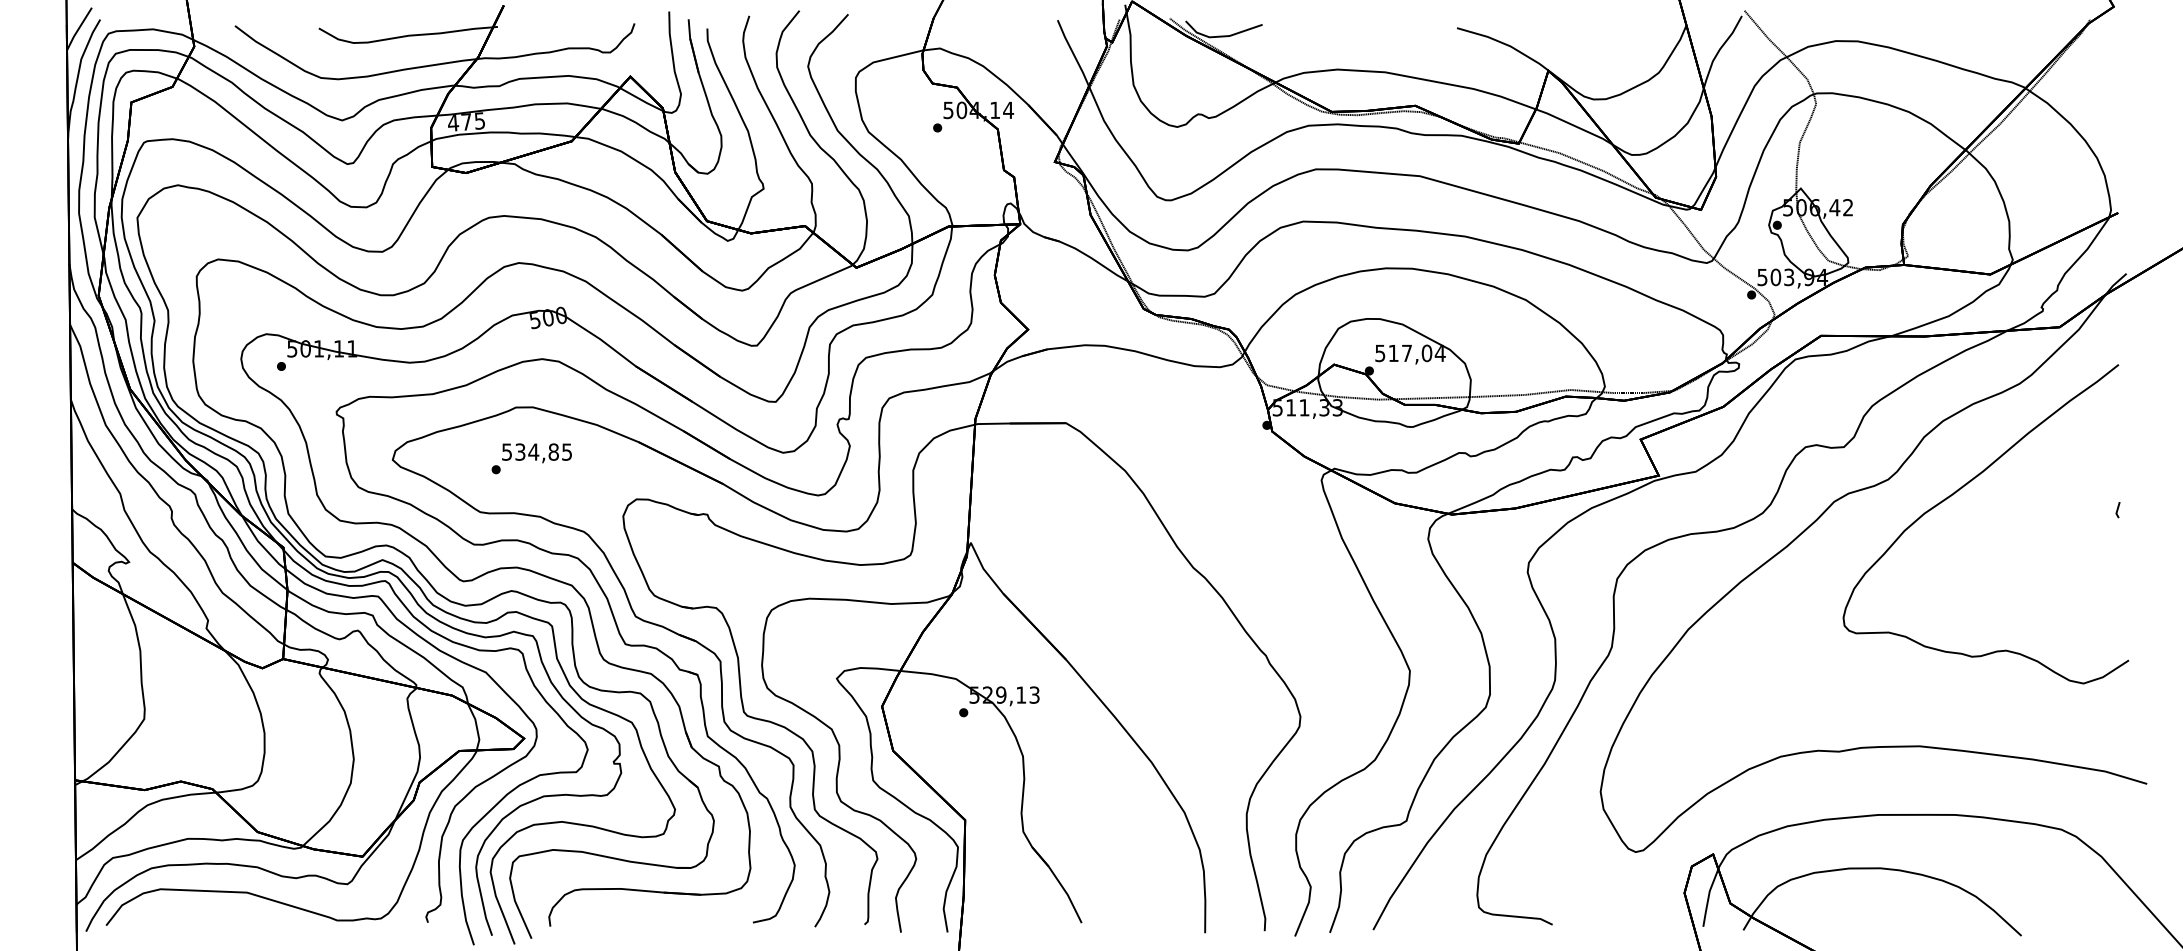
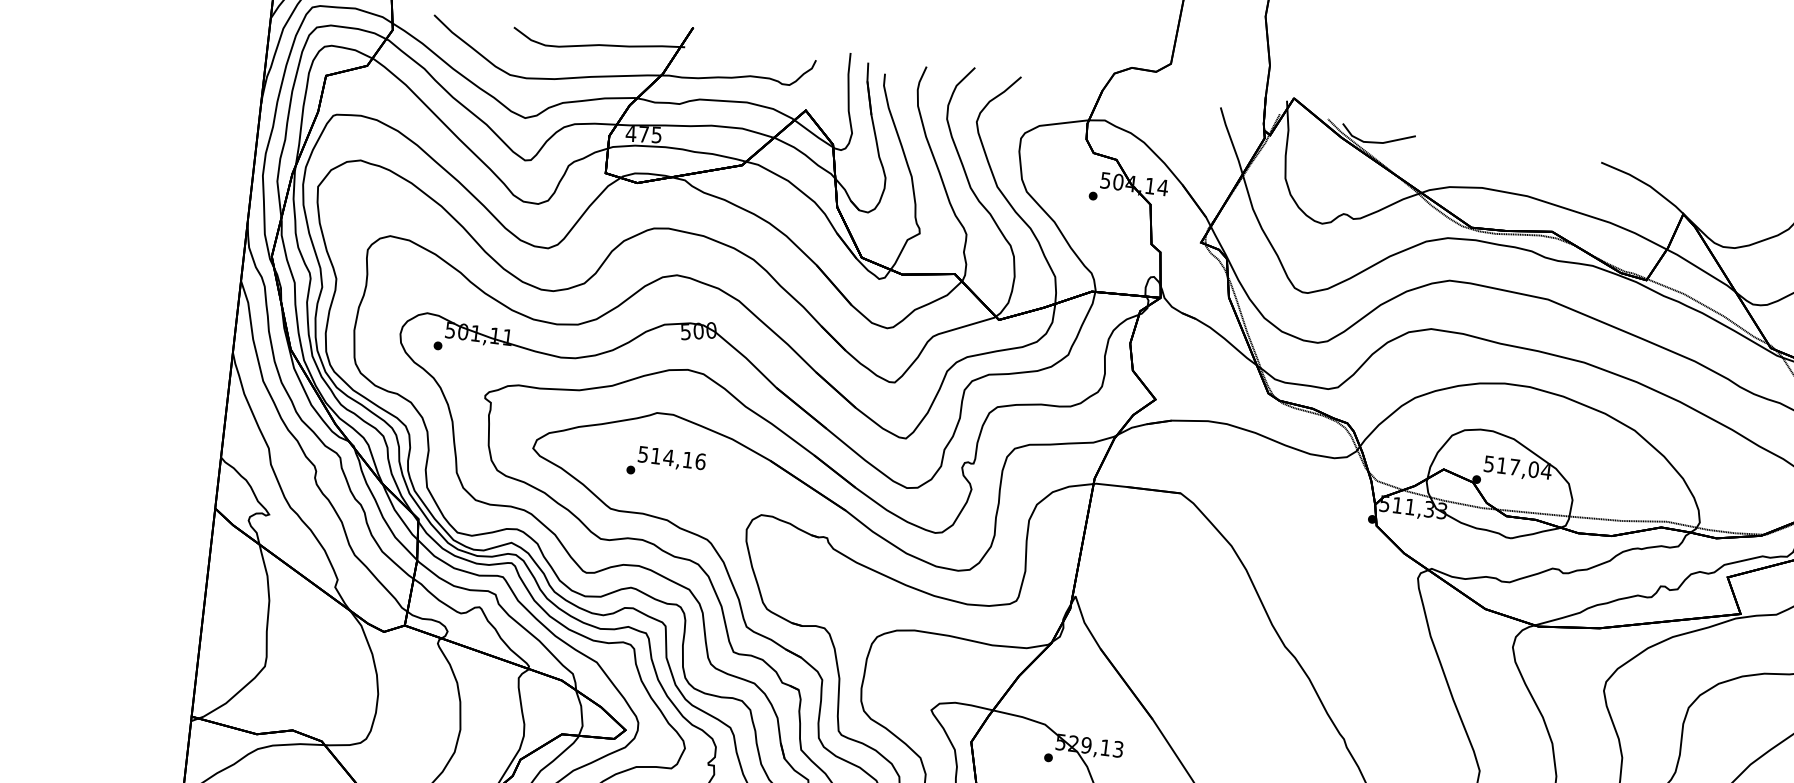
text: (543, 451) -> (678, 458), 534,85 -> 514,16

